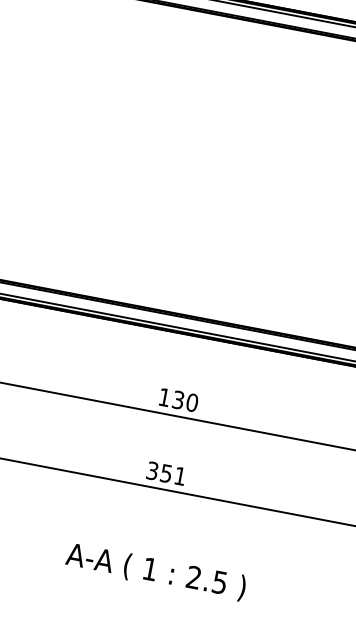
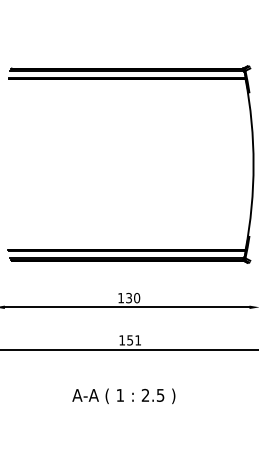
text: (153, 471) -> (122, 340), 351 -> 151
text: (155, 572) -> (123, 396), moved

